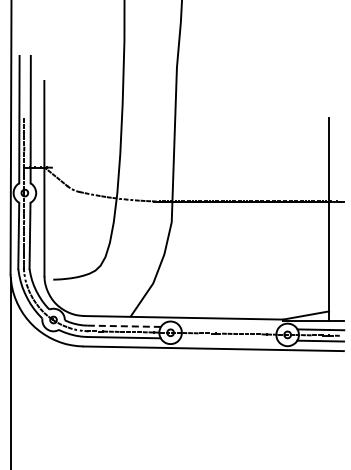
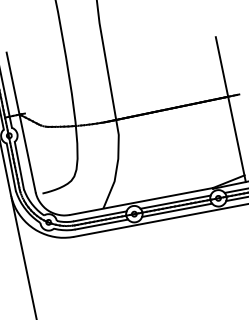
line: (124, 326) -> (100, 216), dashed -> solid
line: (229, 328) -> (175, 202), added
line: (228, 339) -> (176, 210), added

